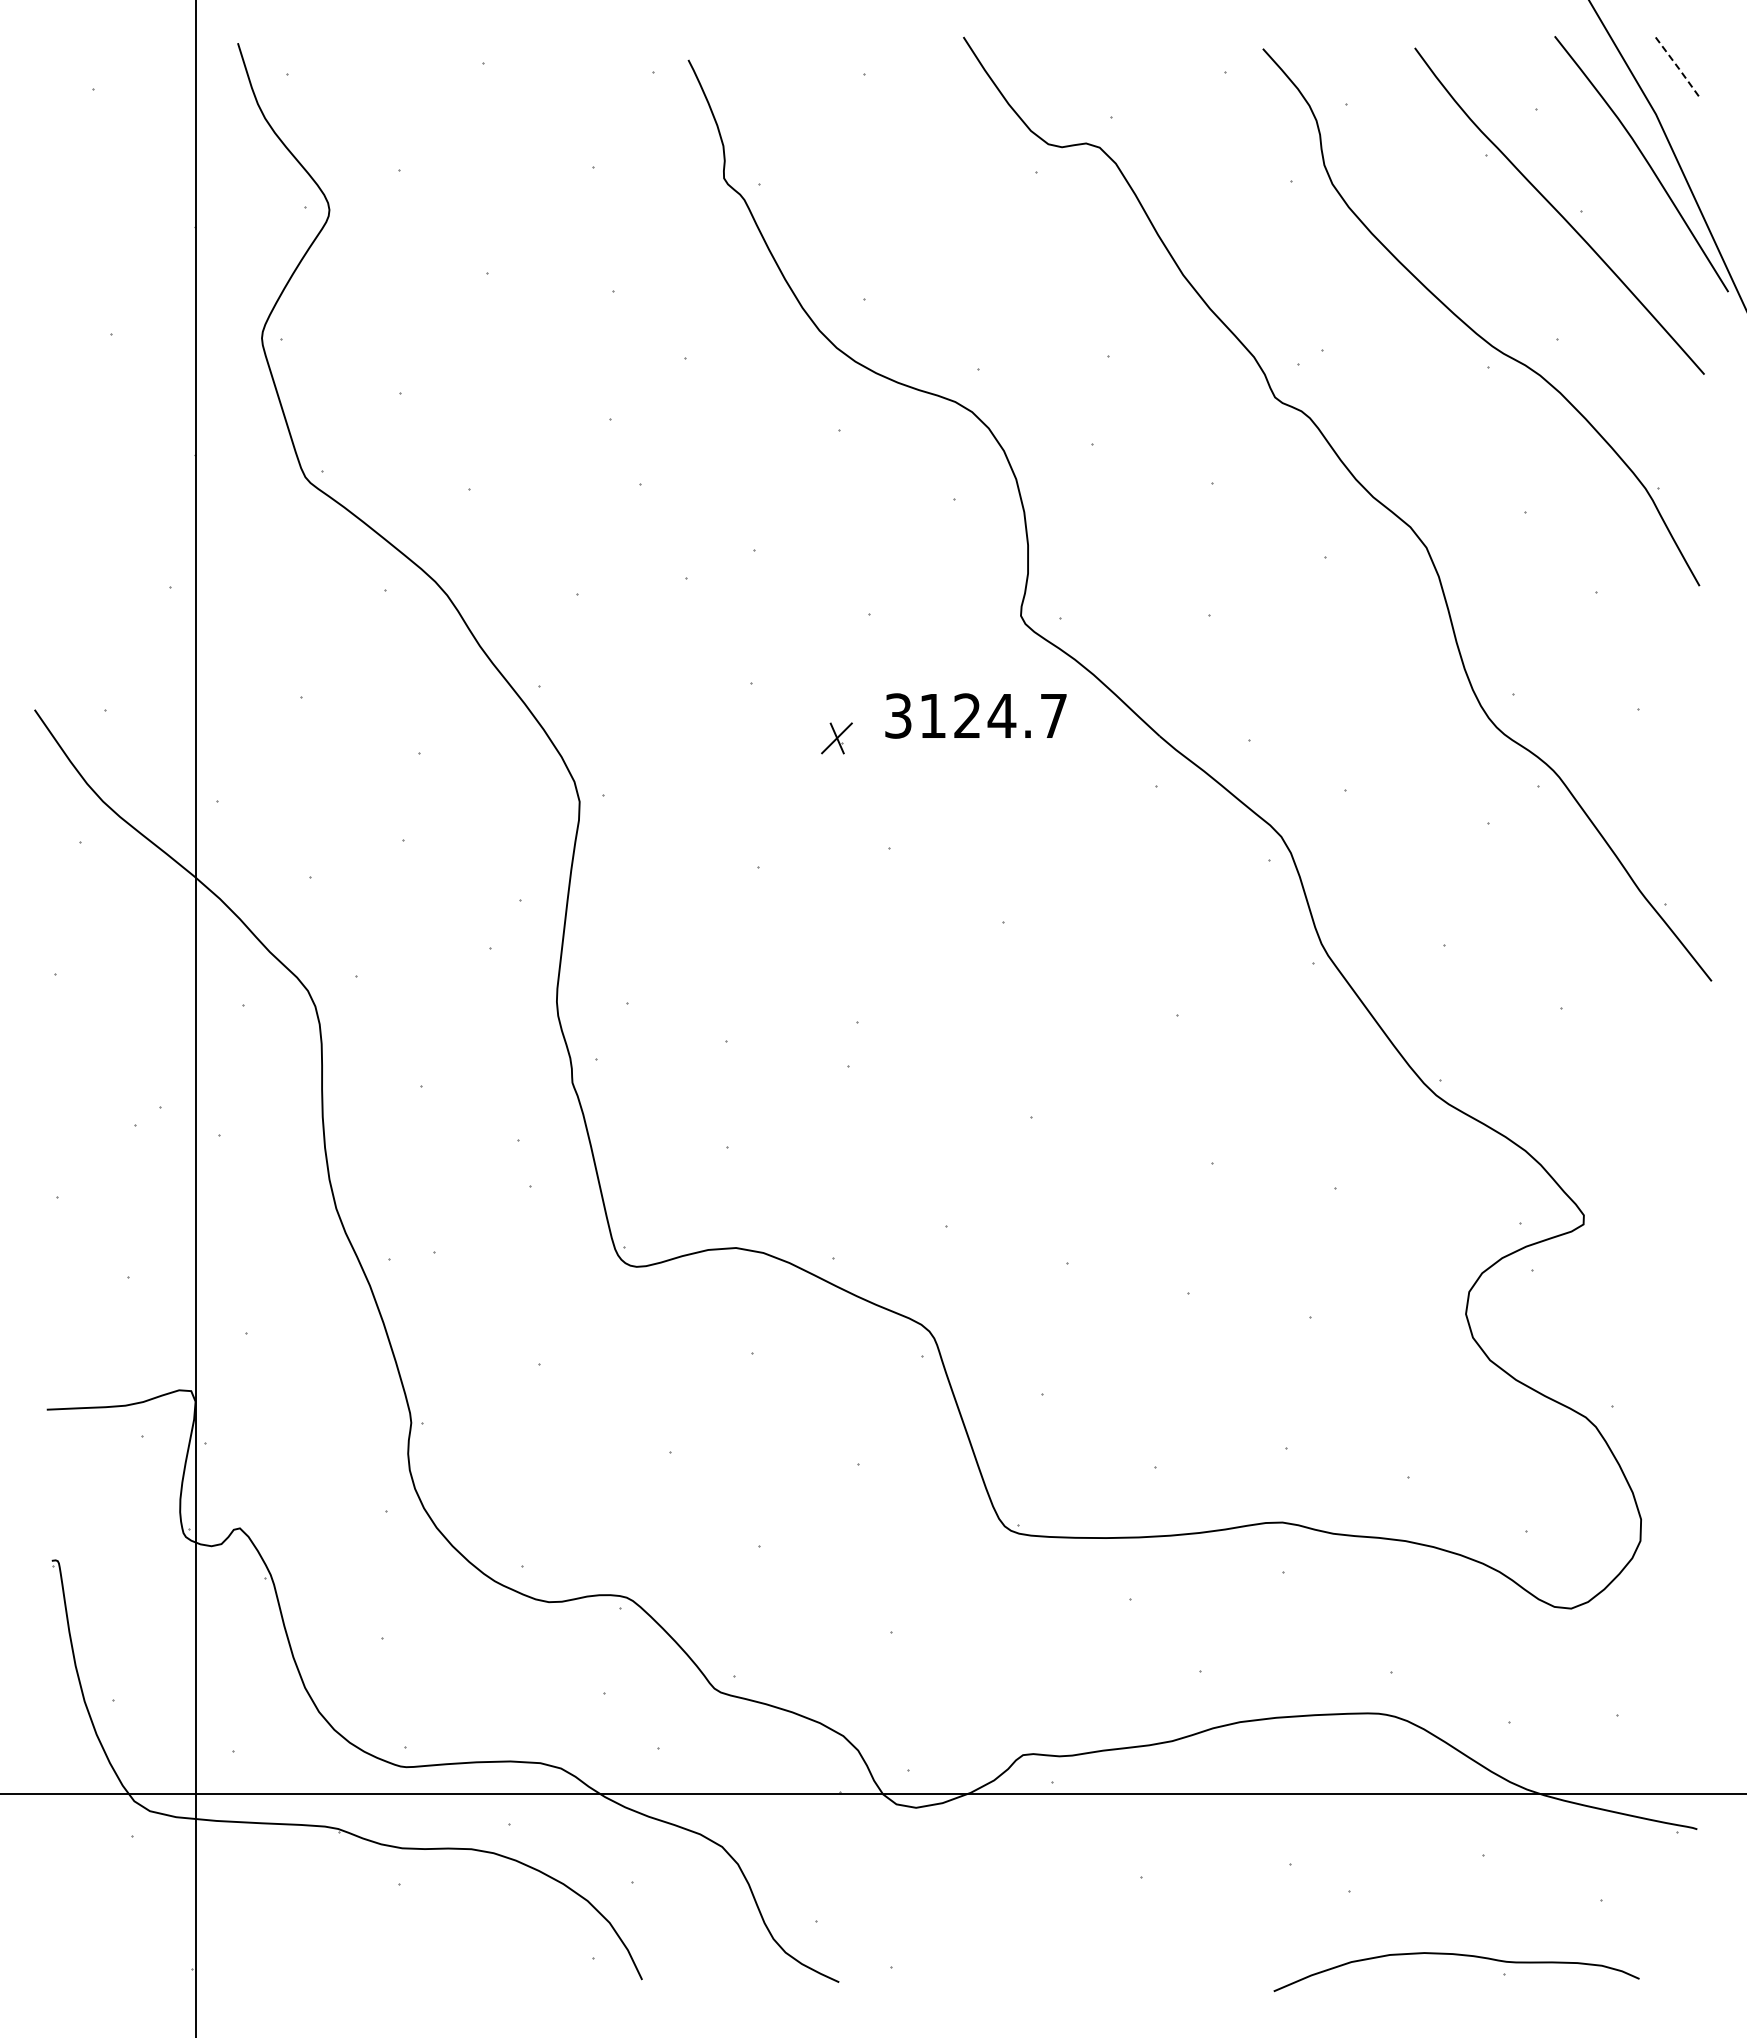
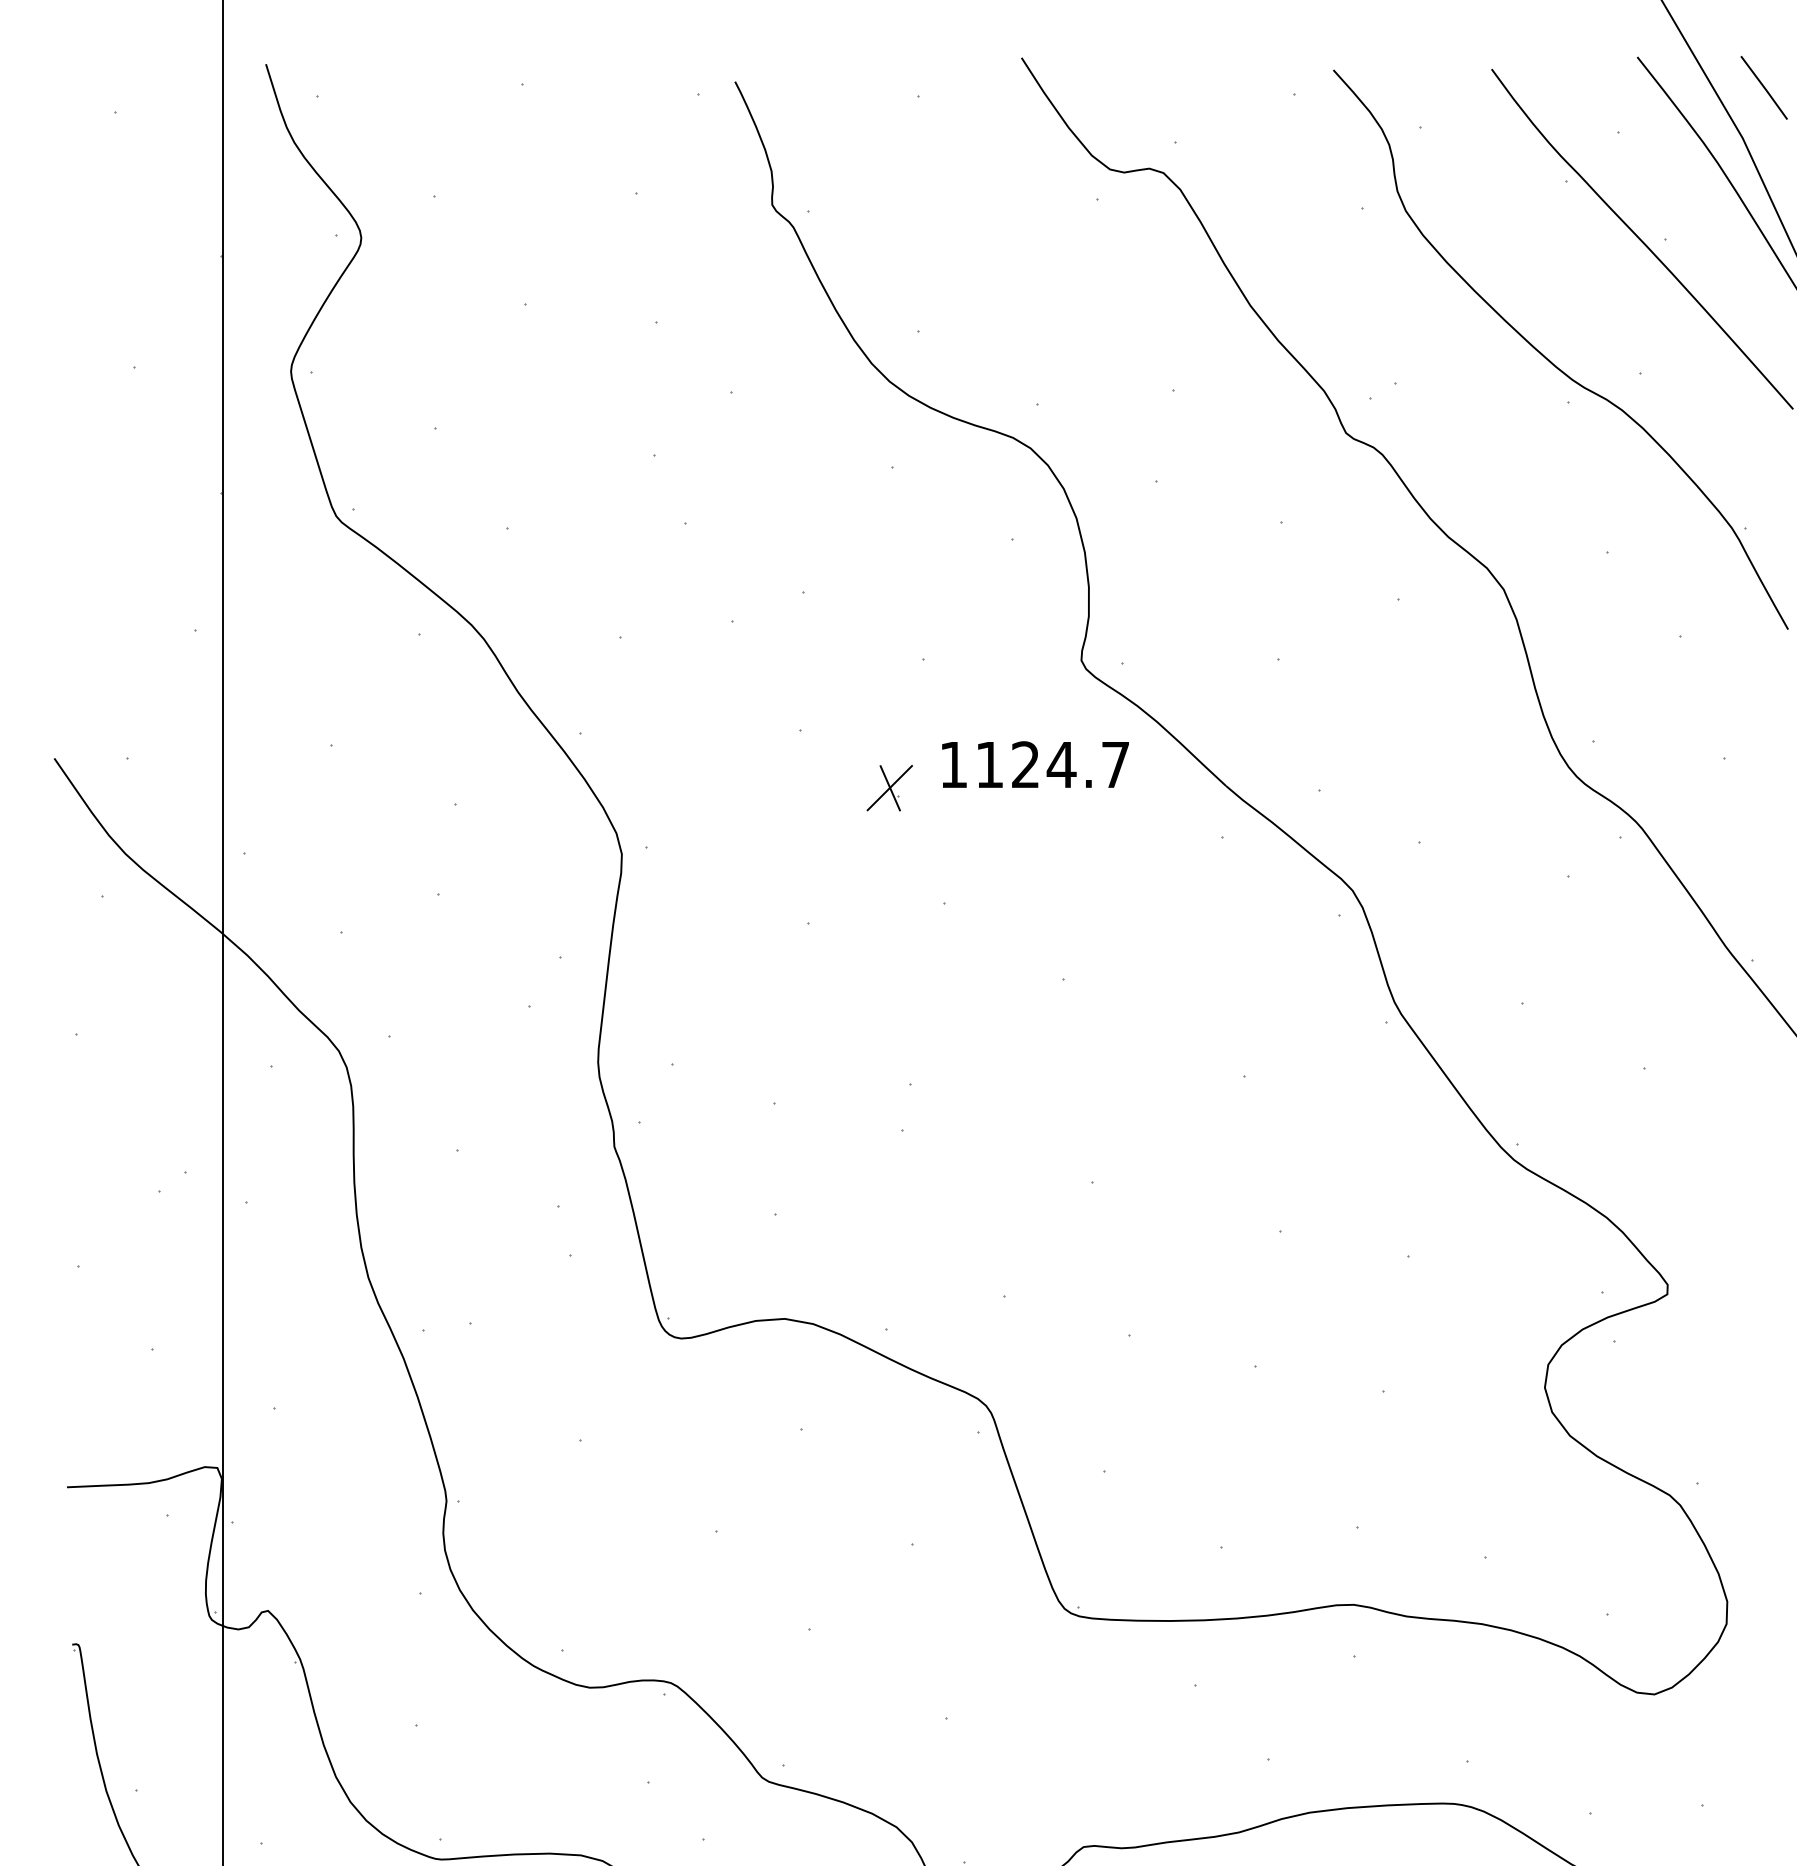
line: (1677, 66) -> (1765, 88), dashed -> solid
text: (898, 715) -> (953, 764), 3124.7 -> 1124.7
part: (836, 738) -> (889, 788), size x1.43

